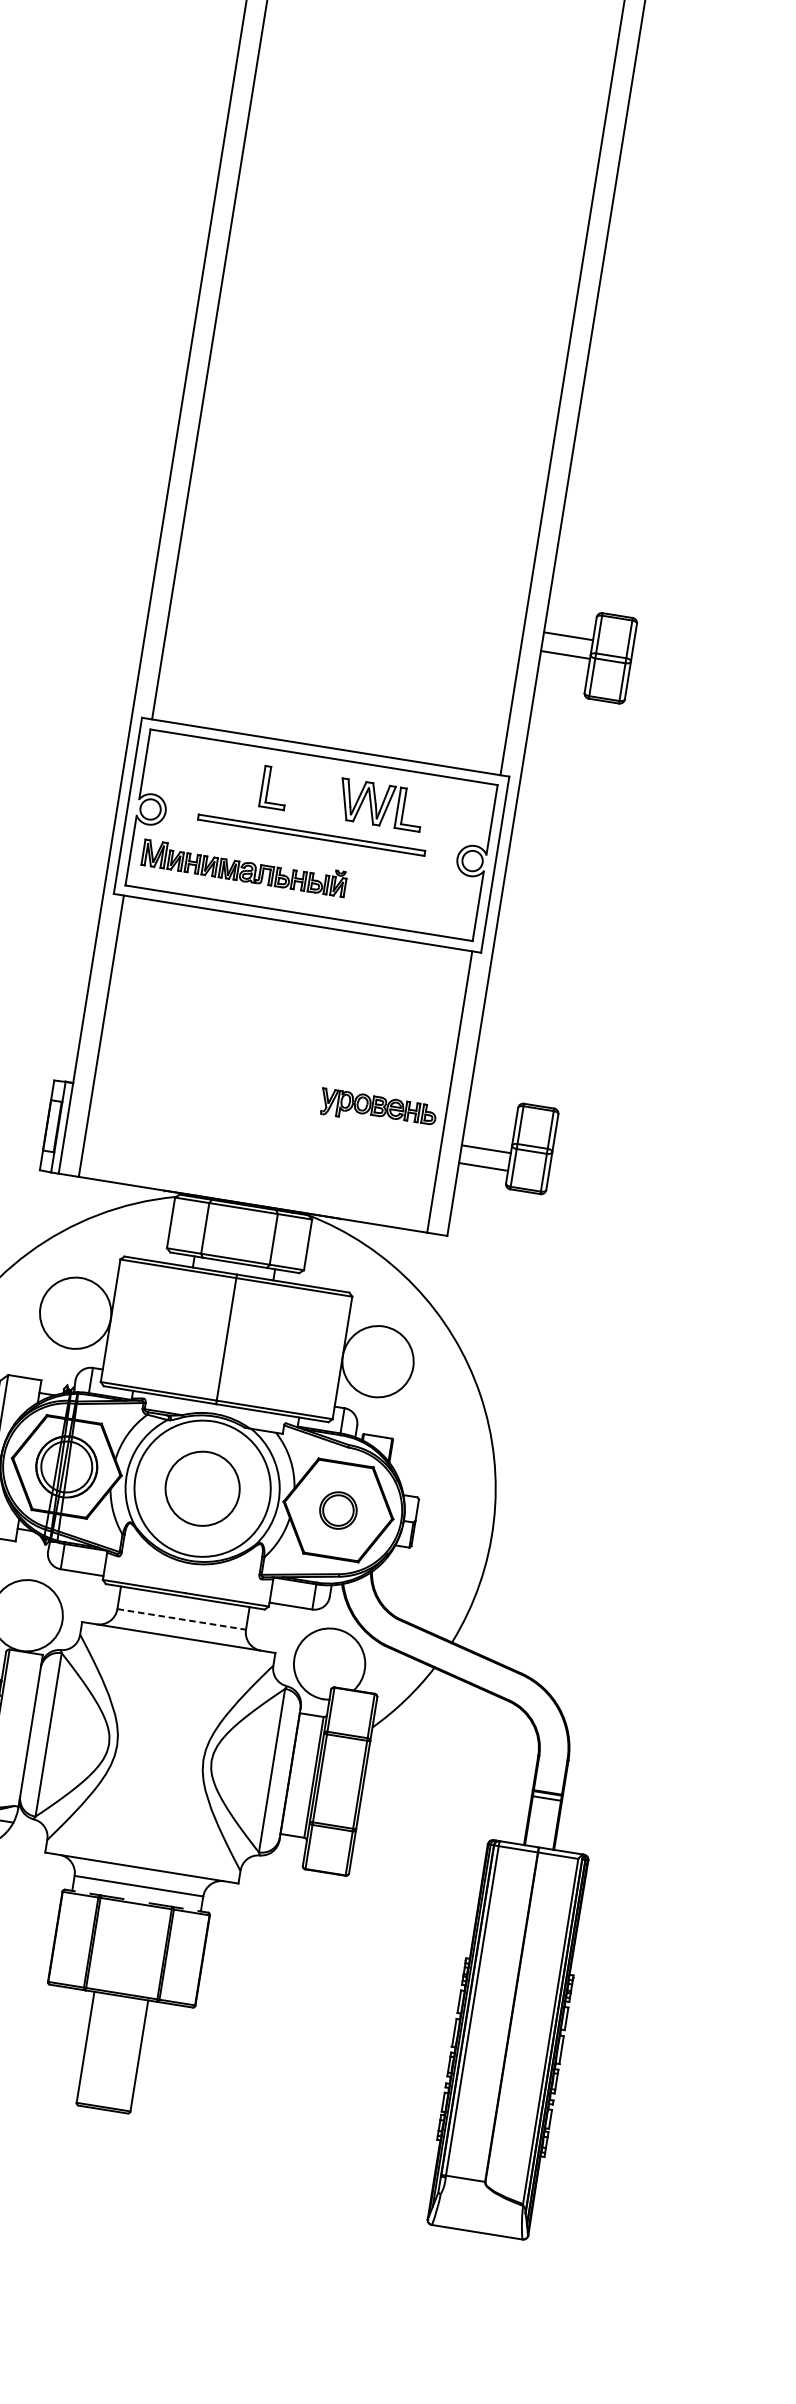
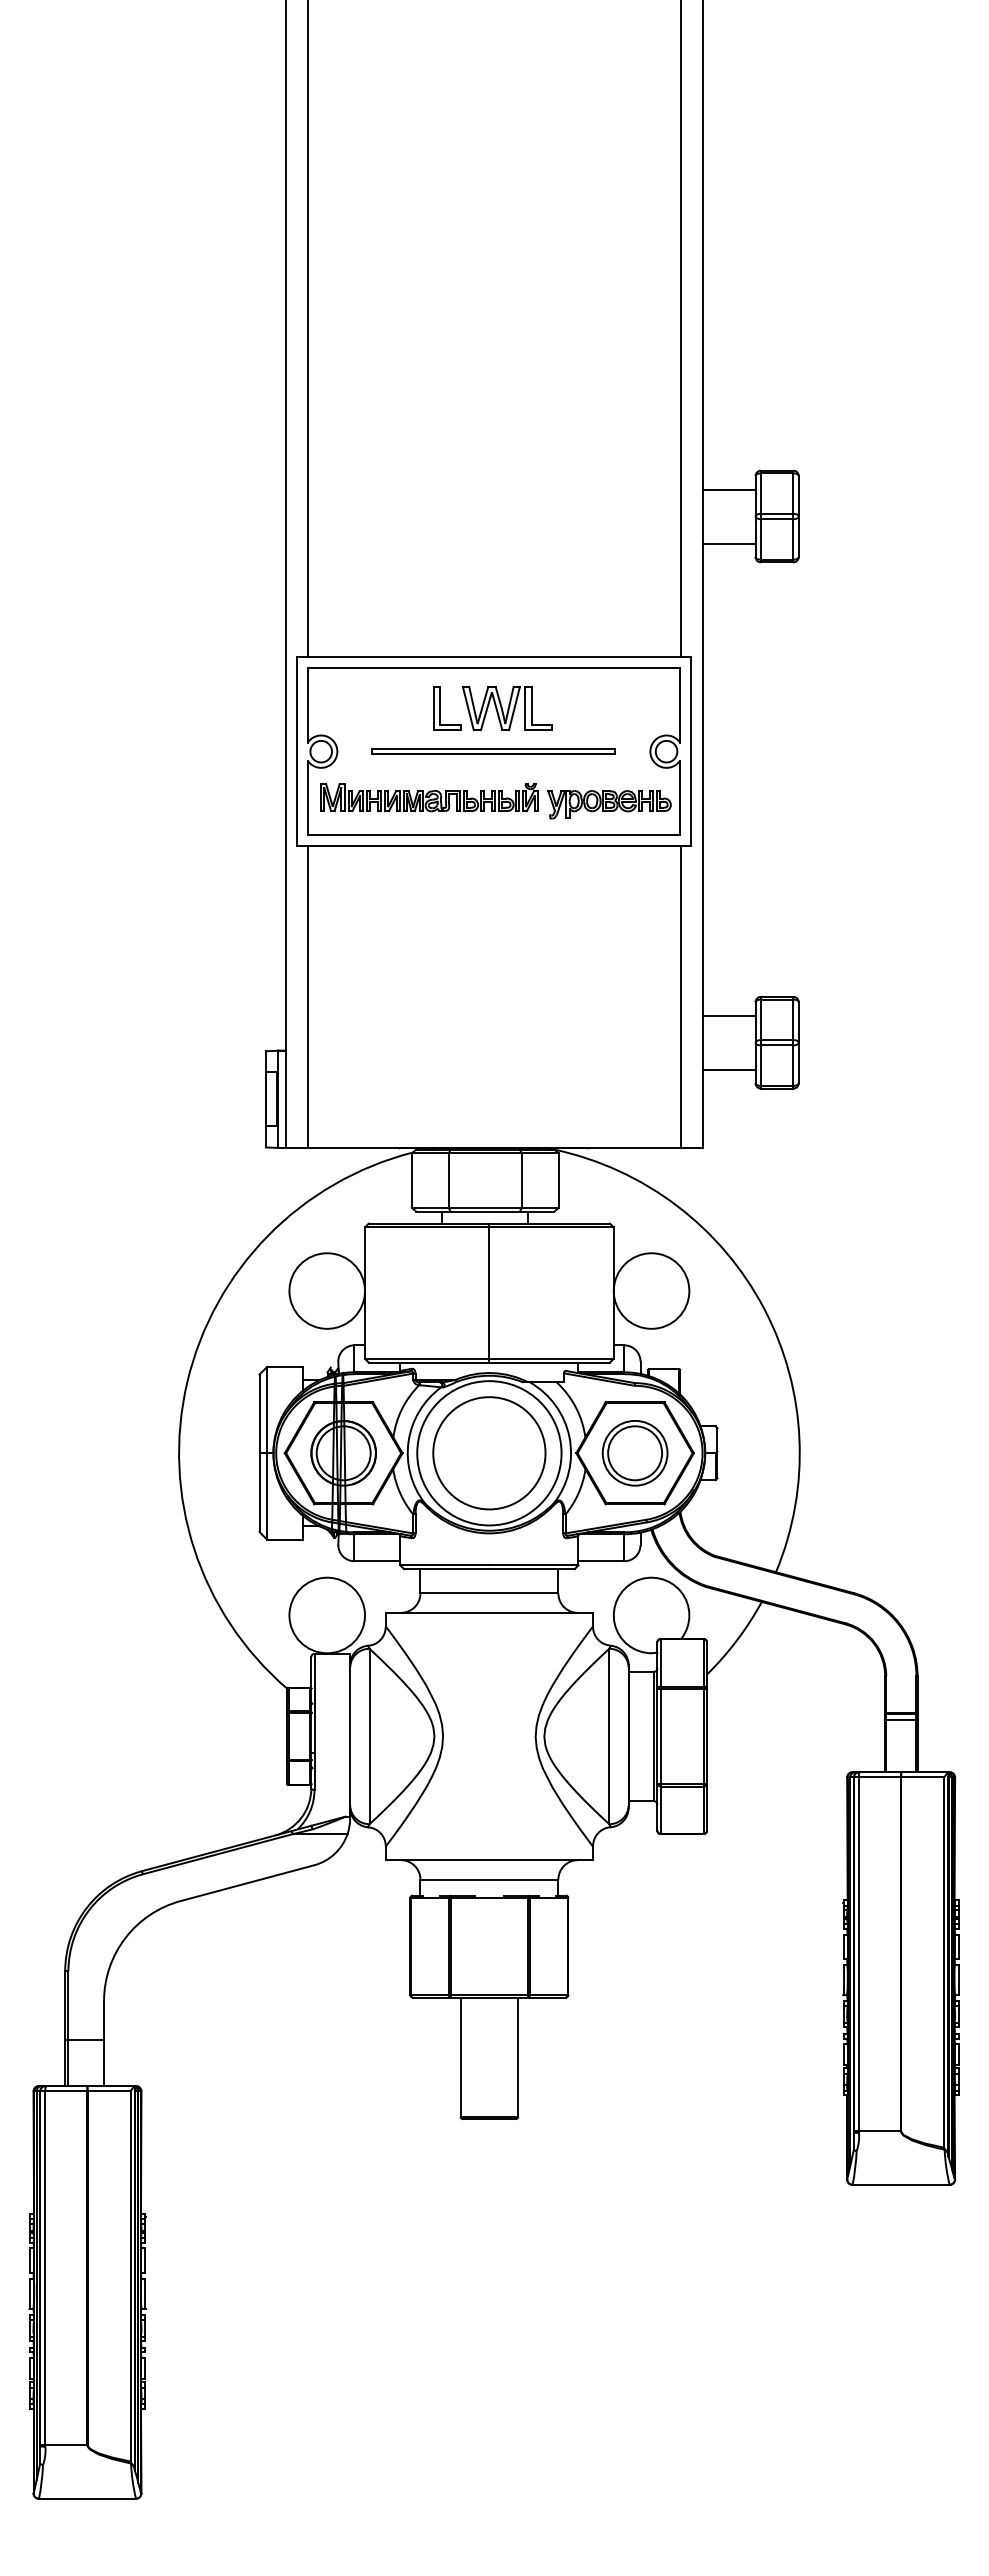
line: (567, 636) -> (728, 543), moved
line: (564, 654) -> (728, 489), moved
part: (380, 804) -> (506, 708), moved
part: (378, 1109) -> (609, 804), moved
line: (485, 1148) -> (728, 1015), moved
circle: (202, 1488) -> (489, 1453), size x1.43
part: (337, 1510) -> (634, 1453), size x1.67
line: (181, 1619) -> (489, 1593), dashed -> solid

